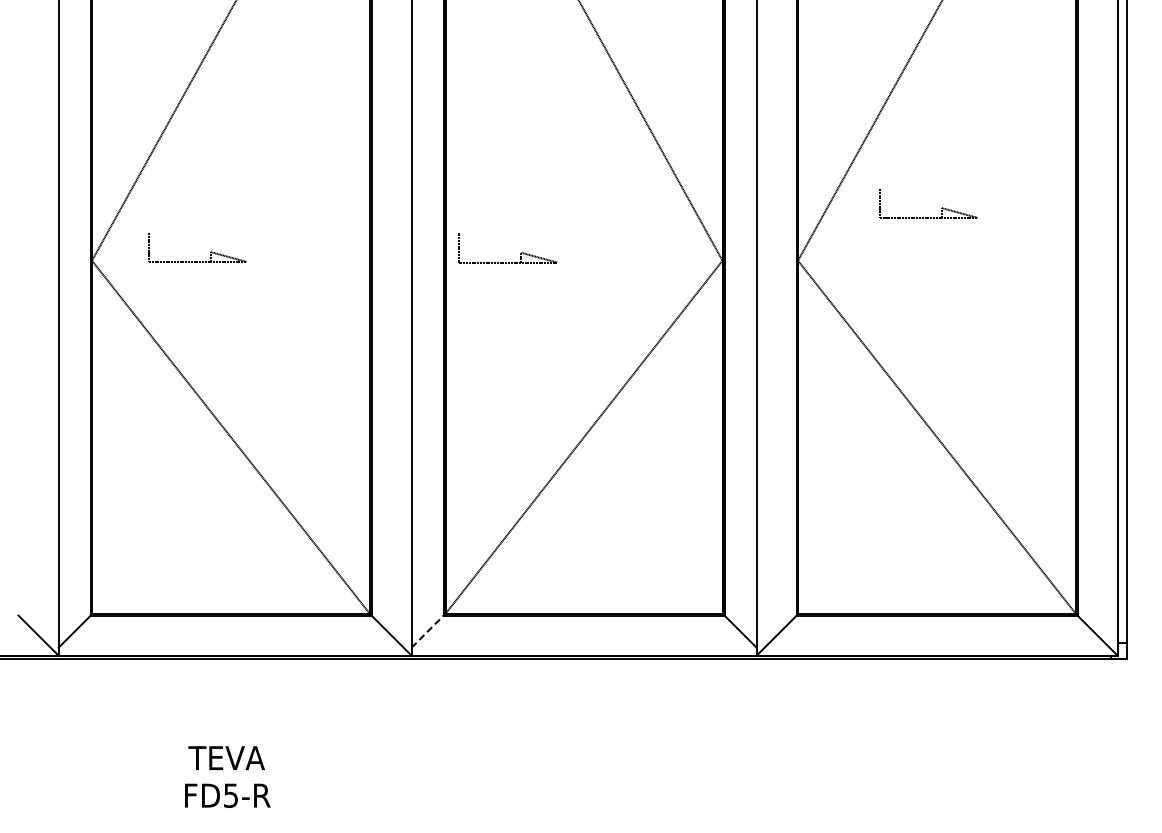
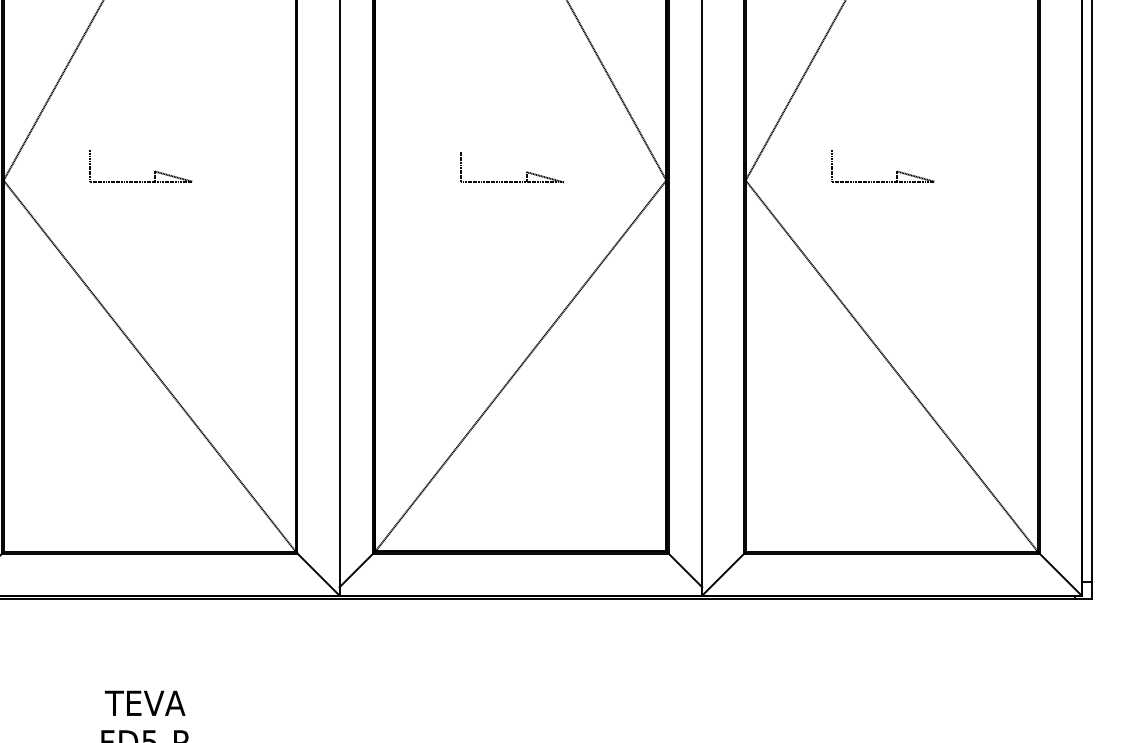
part: (941, 208) -> (896, 171), moved
part: (210, 252) -> (154, 171), moved
part: (520, 253) -> (525, 172), moved
line: (427, 631) -> (356, 570), dashed -> solid

